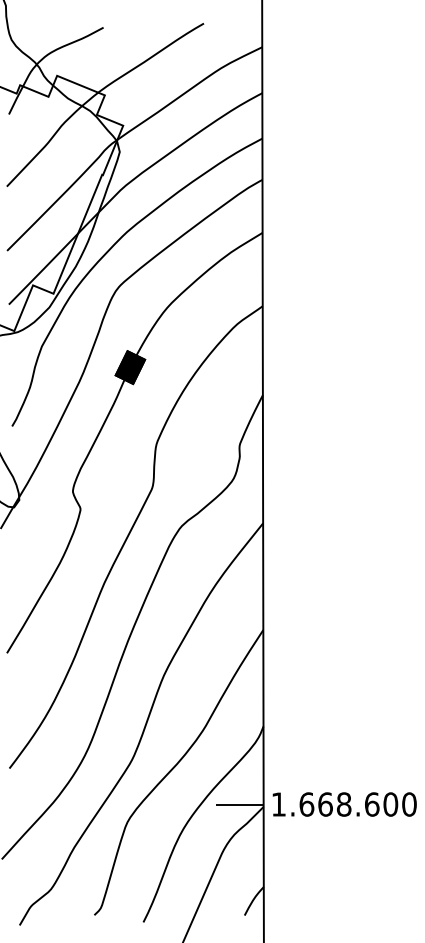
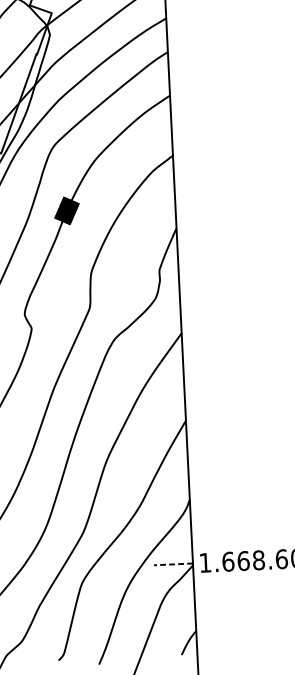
line: (239, 804) -> (173, 564), solid -> dashed

